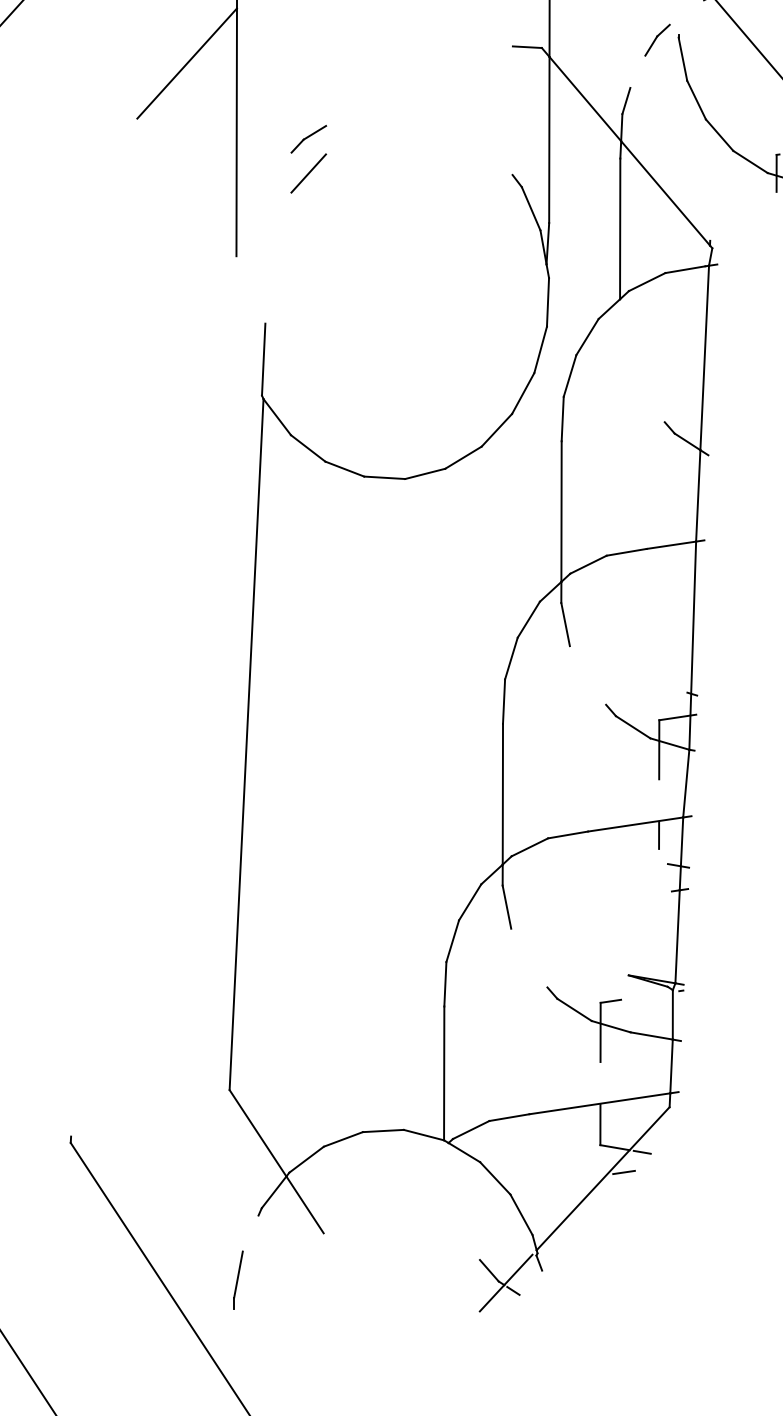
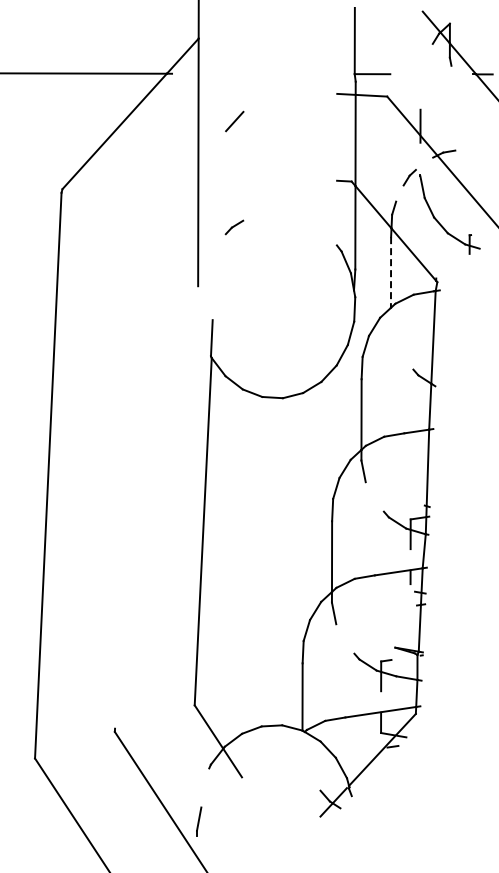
line: (187, 63) -> (173, 189), removed
line: (308, 173) -> (234, 244), removed
line: (621, 230) -> (391, 273), solid -> dashed
line: (239, 1279) -> (199, 821), moved

